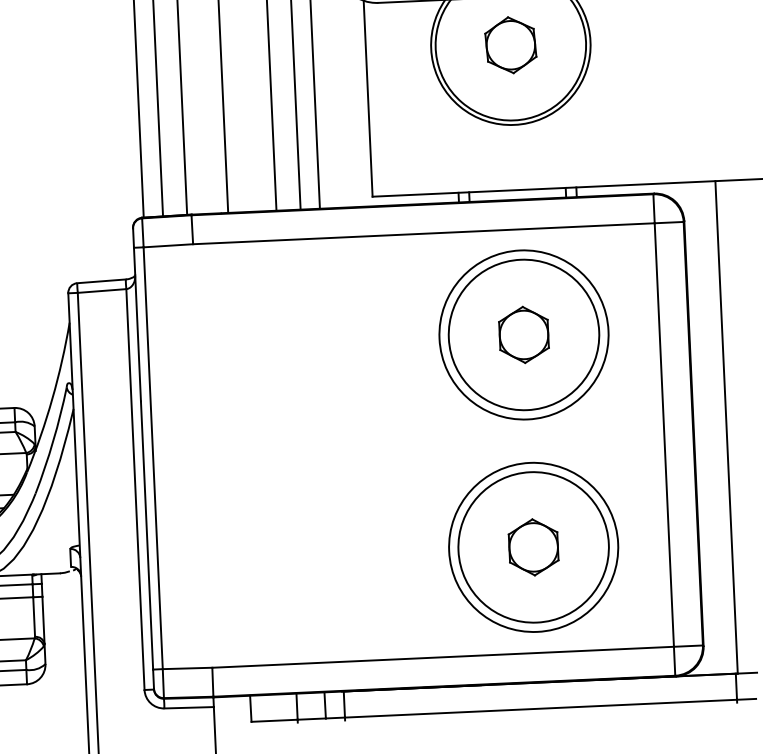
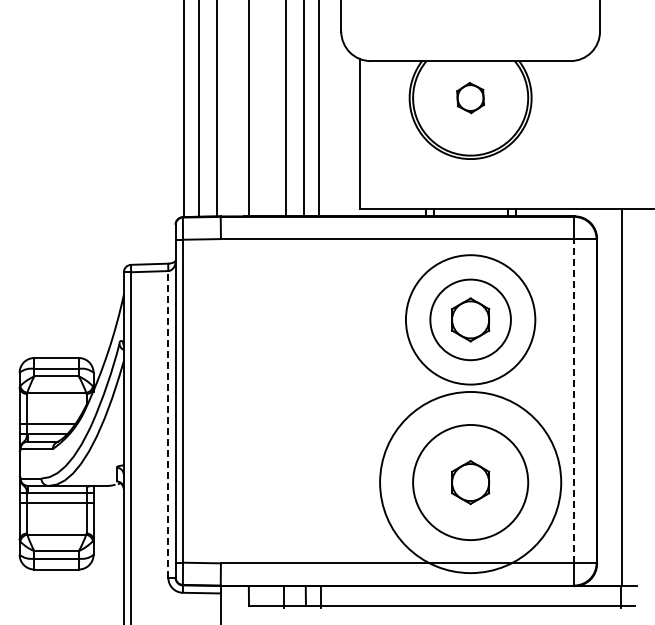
part: (510, 44) -> (470, 97), size x0.7
circle: (523, 334) -> (470, 319), size x0.7
line: (664, 434) -> (574, 400), solid -> dashed
line: (135, 489) -> (168, 424), solid -> dashed
circle: (533, 547) -> (470, 482), size x1.4

